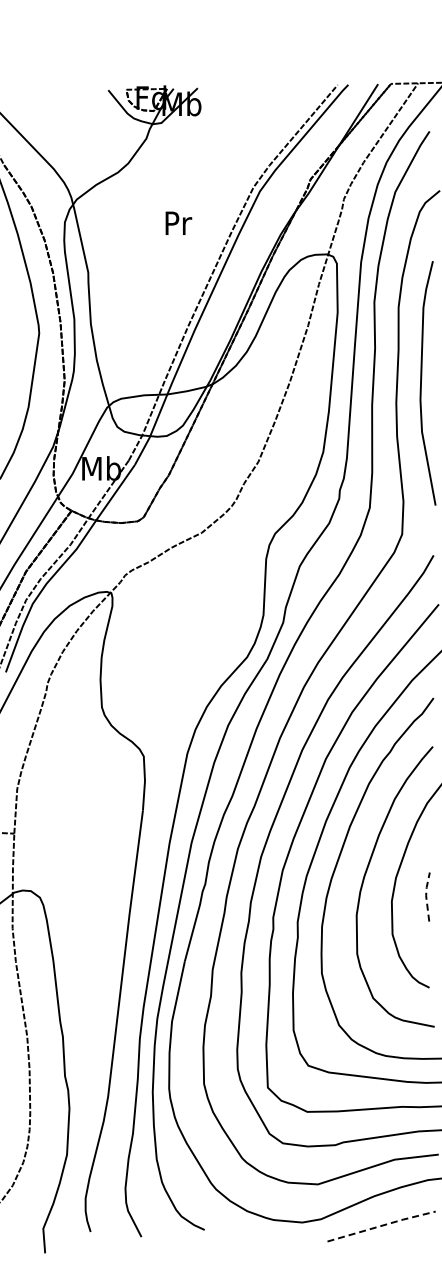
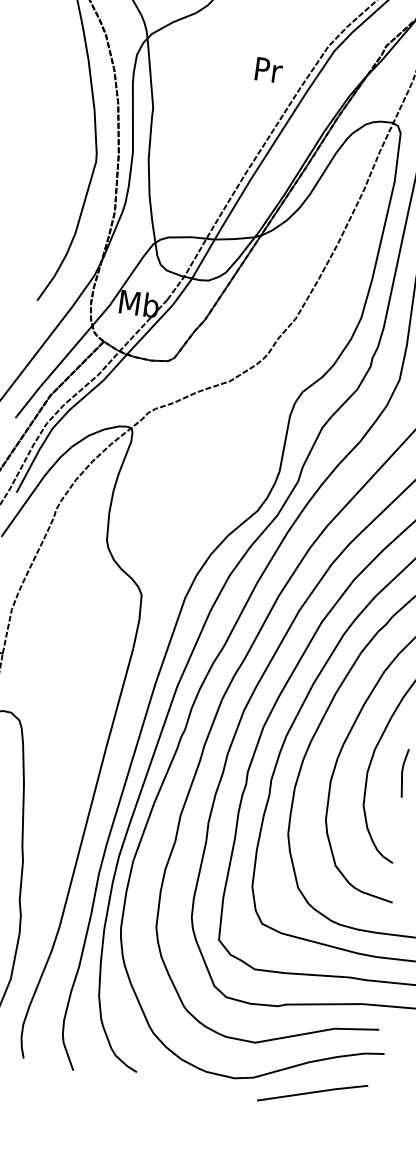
text: (178, 222) -> (268, 69), moved
line: (426, 895) -> (402, 771), dashed -> solid
line: (382, 1225) -> (313, 1092), dashed -> solid

